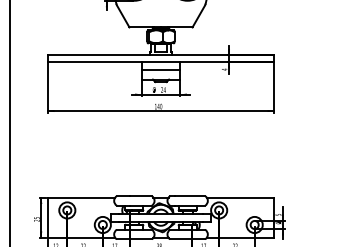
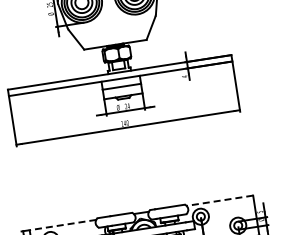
line: (81, 197) -> (62, 225), solid -> dashed
line: (240, 197) -> (219, 200), solid -> dashed

